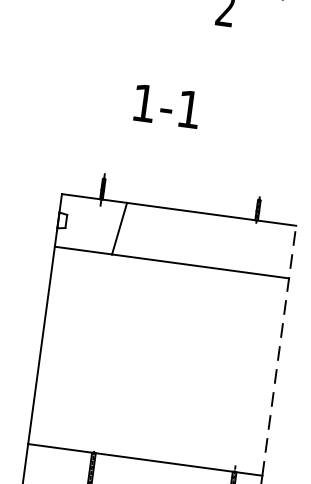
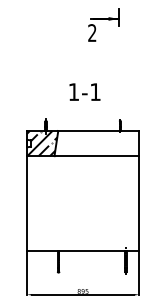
text: (166, 105) -> (84, 91), moved
hatch: (88, 224) -> (41, 143), added
line: (279, 350) -> (139, 190), dashed -> solid

